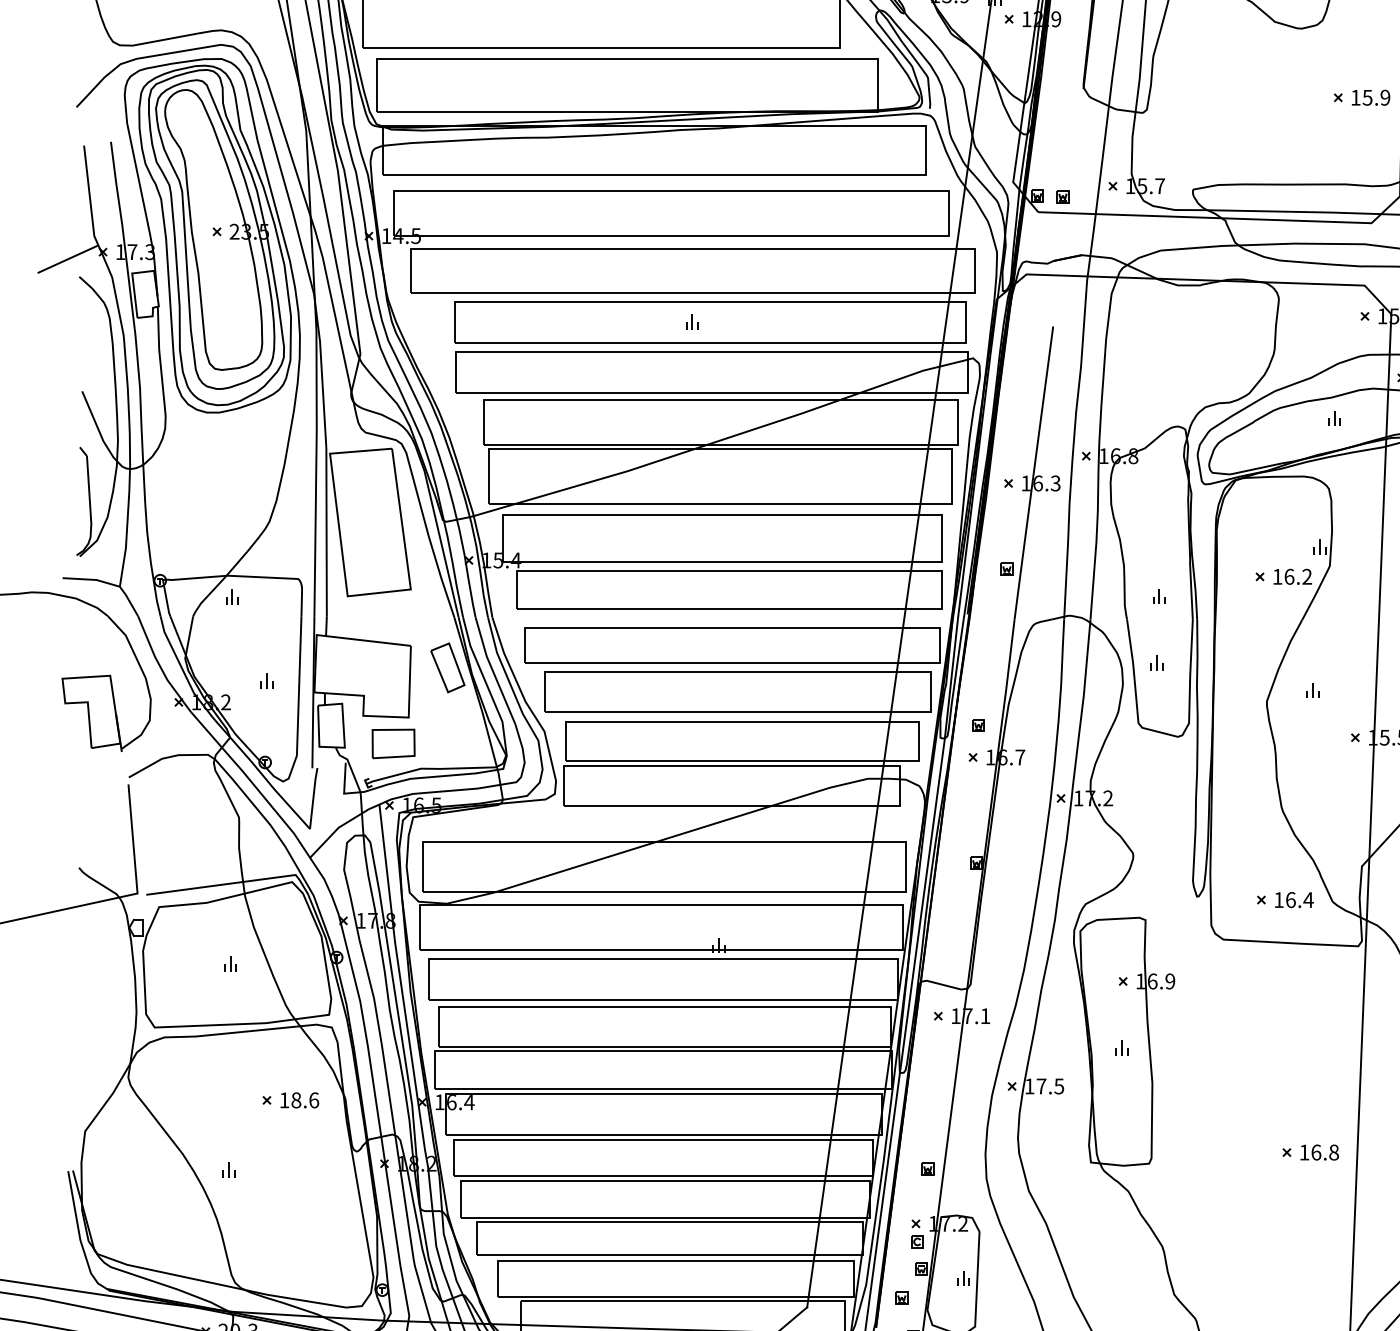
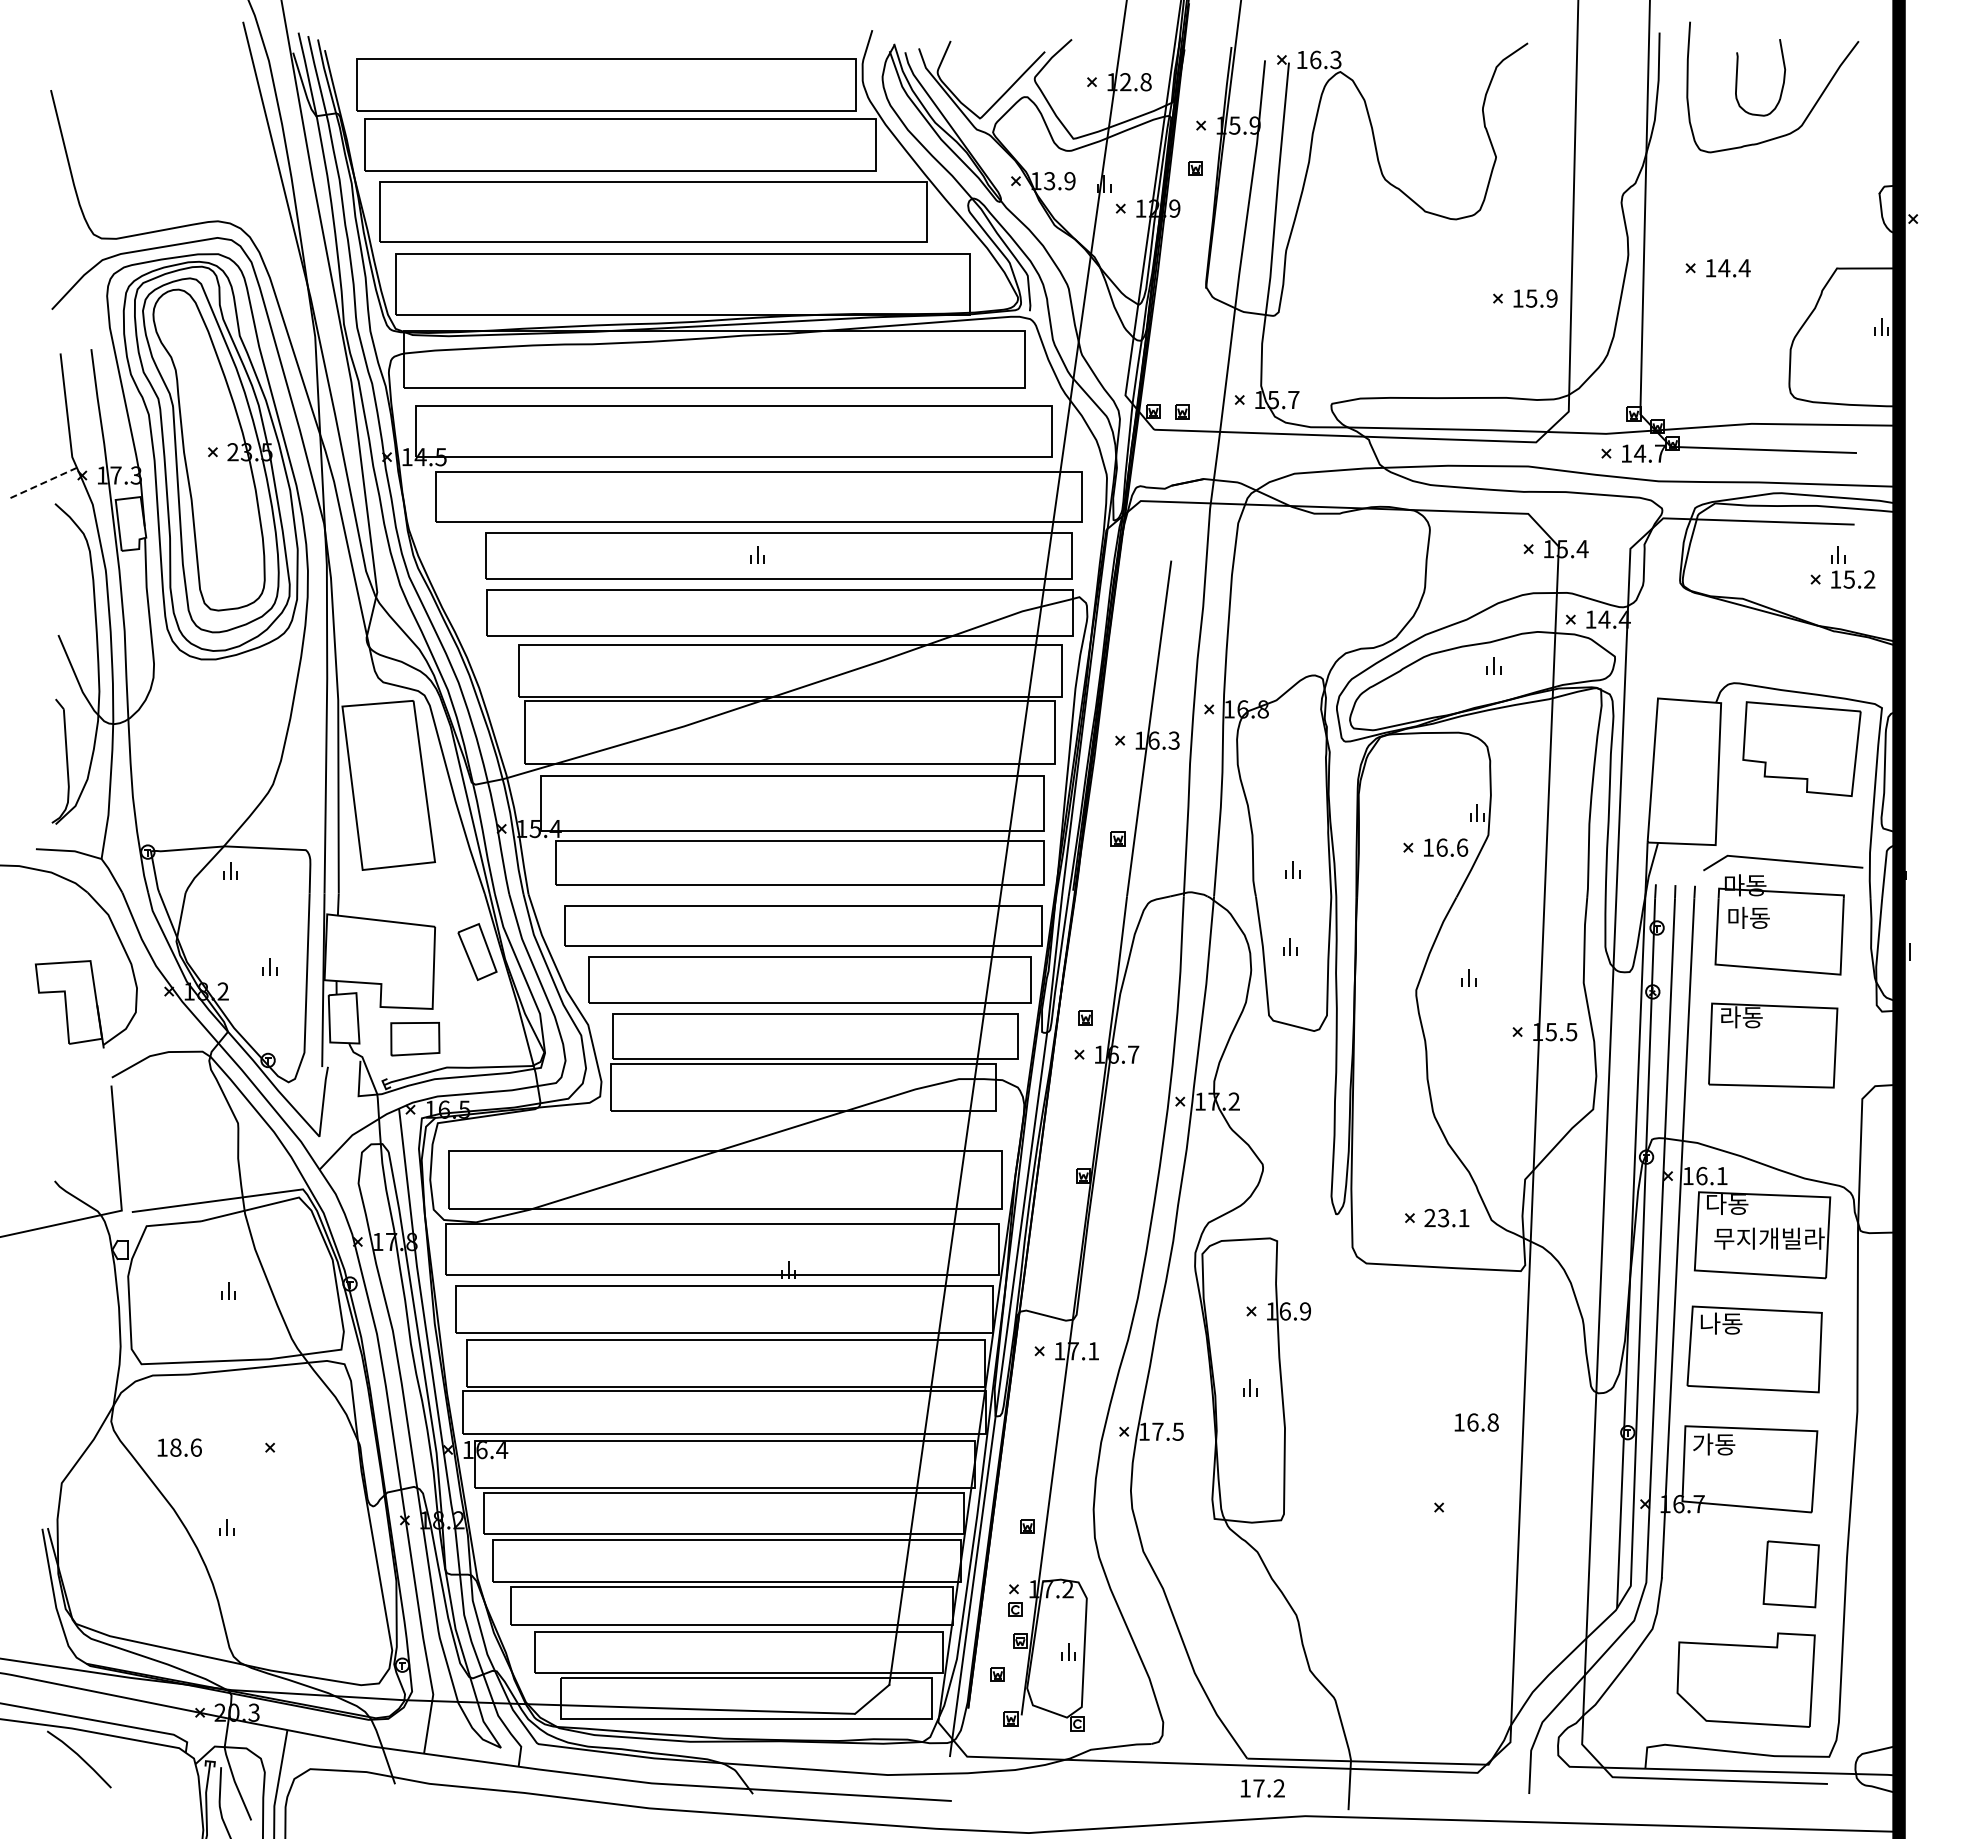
line: (67, 259) -> (41, 483), solid -> dashed
text: (1307, 576) -> (1462, 847), 16.2 -> 16.6
text: (1294, 899) -> (1447, 1217), 16.4 -> 23.1
text: (299, 1100) -> (179, 1447), moved
text: (1319, 1152) -> (1476, 1422), moved

